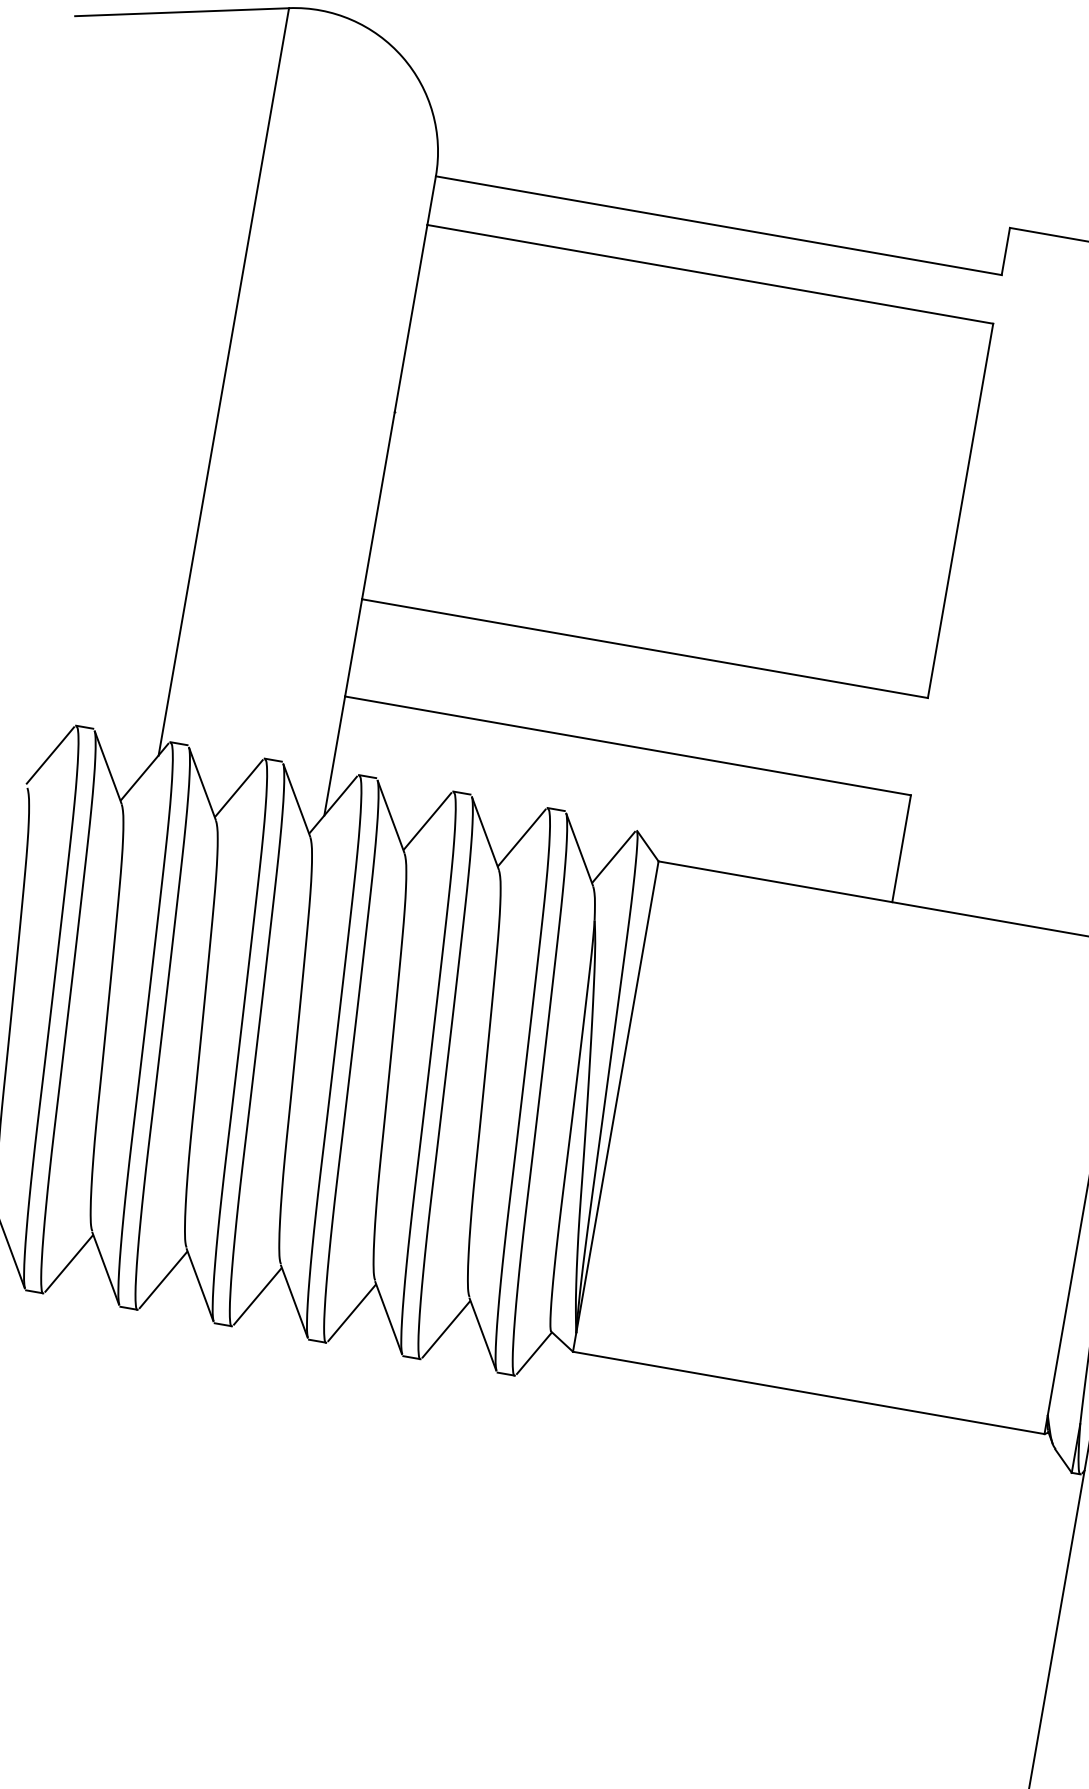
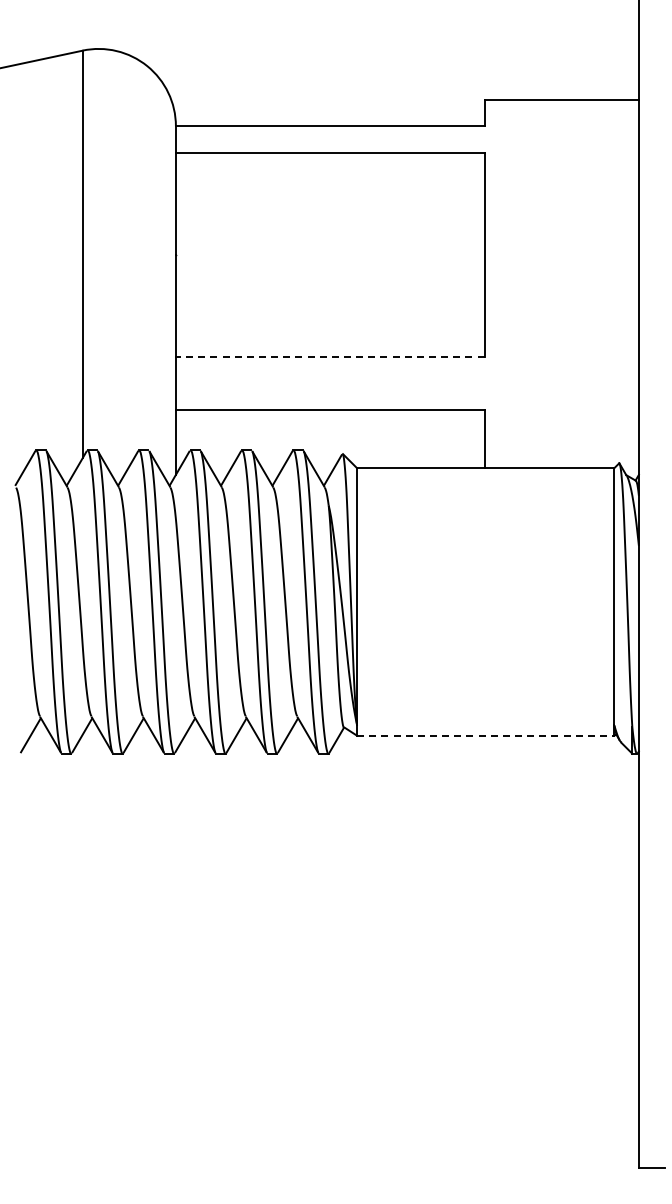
line: (643, 647) -> (329, 356), solid -> dashed
line: (808, 1392) -> (485, 735), solid -> dashed

